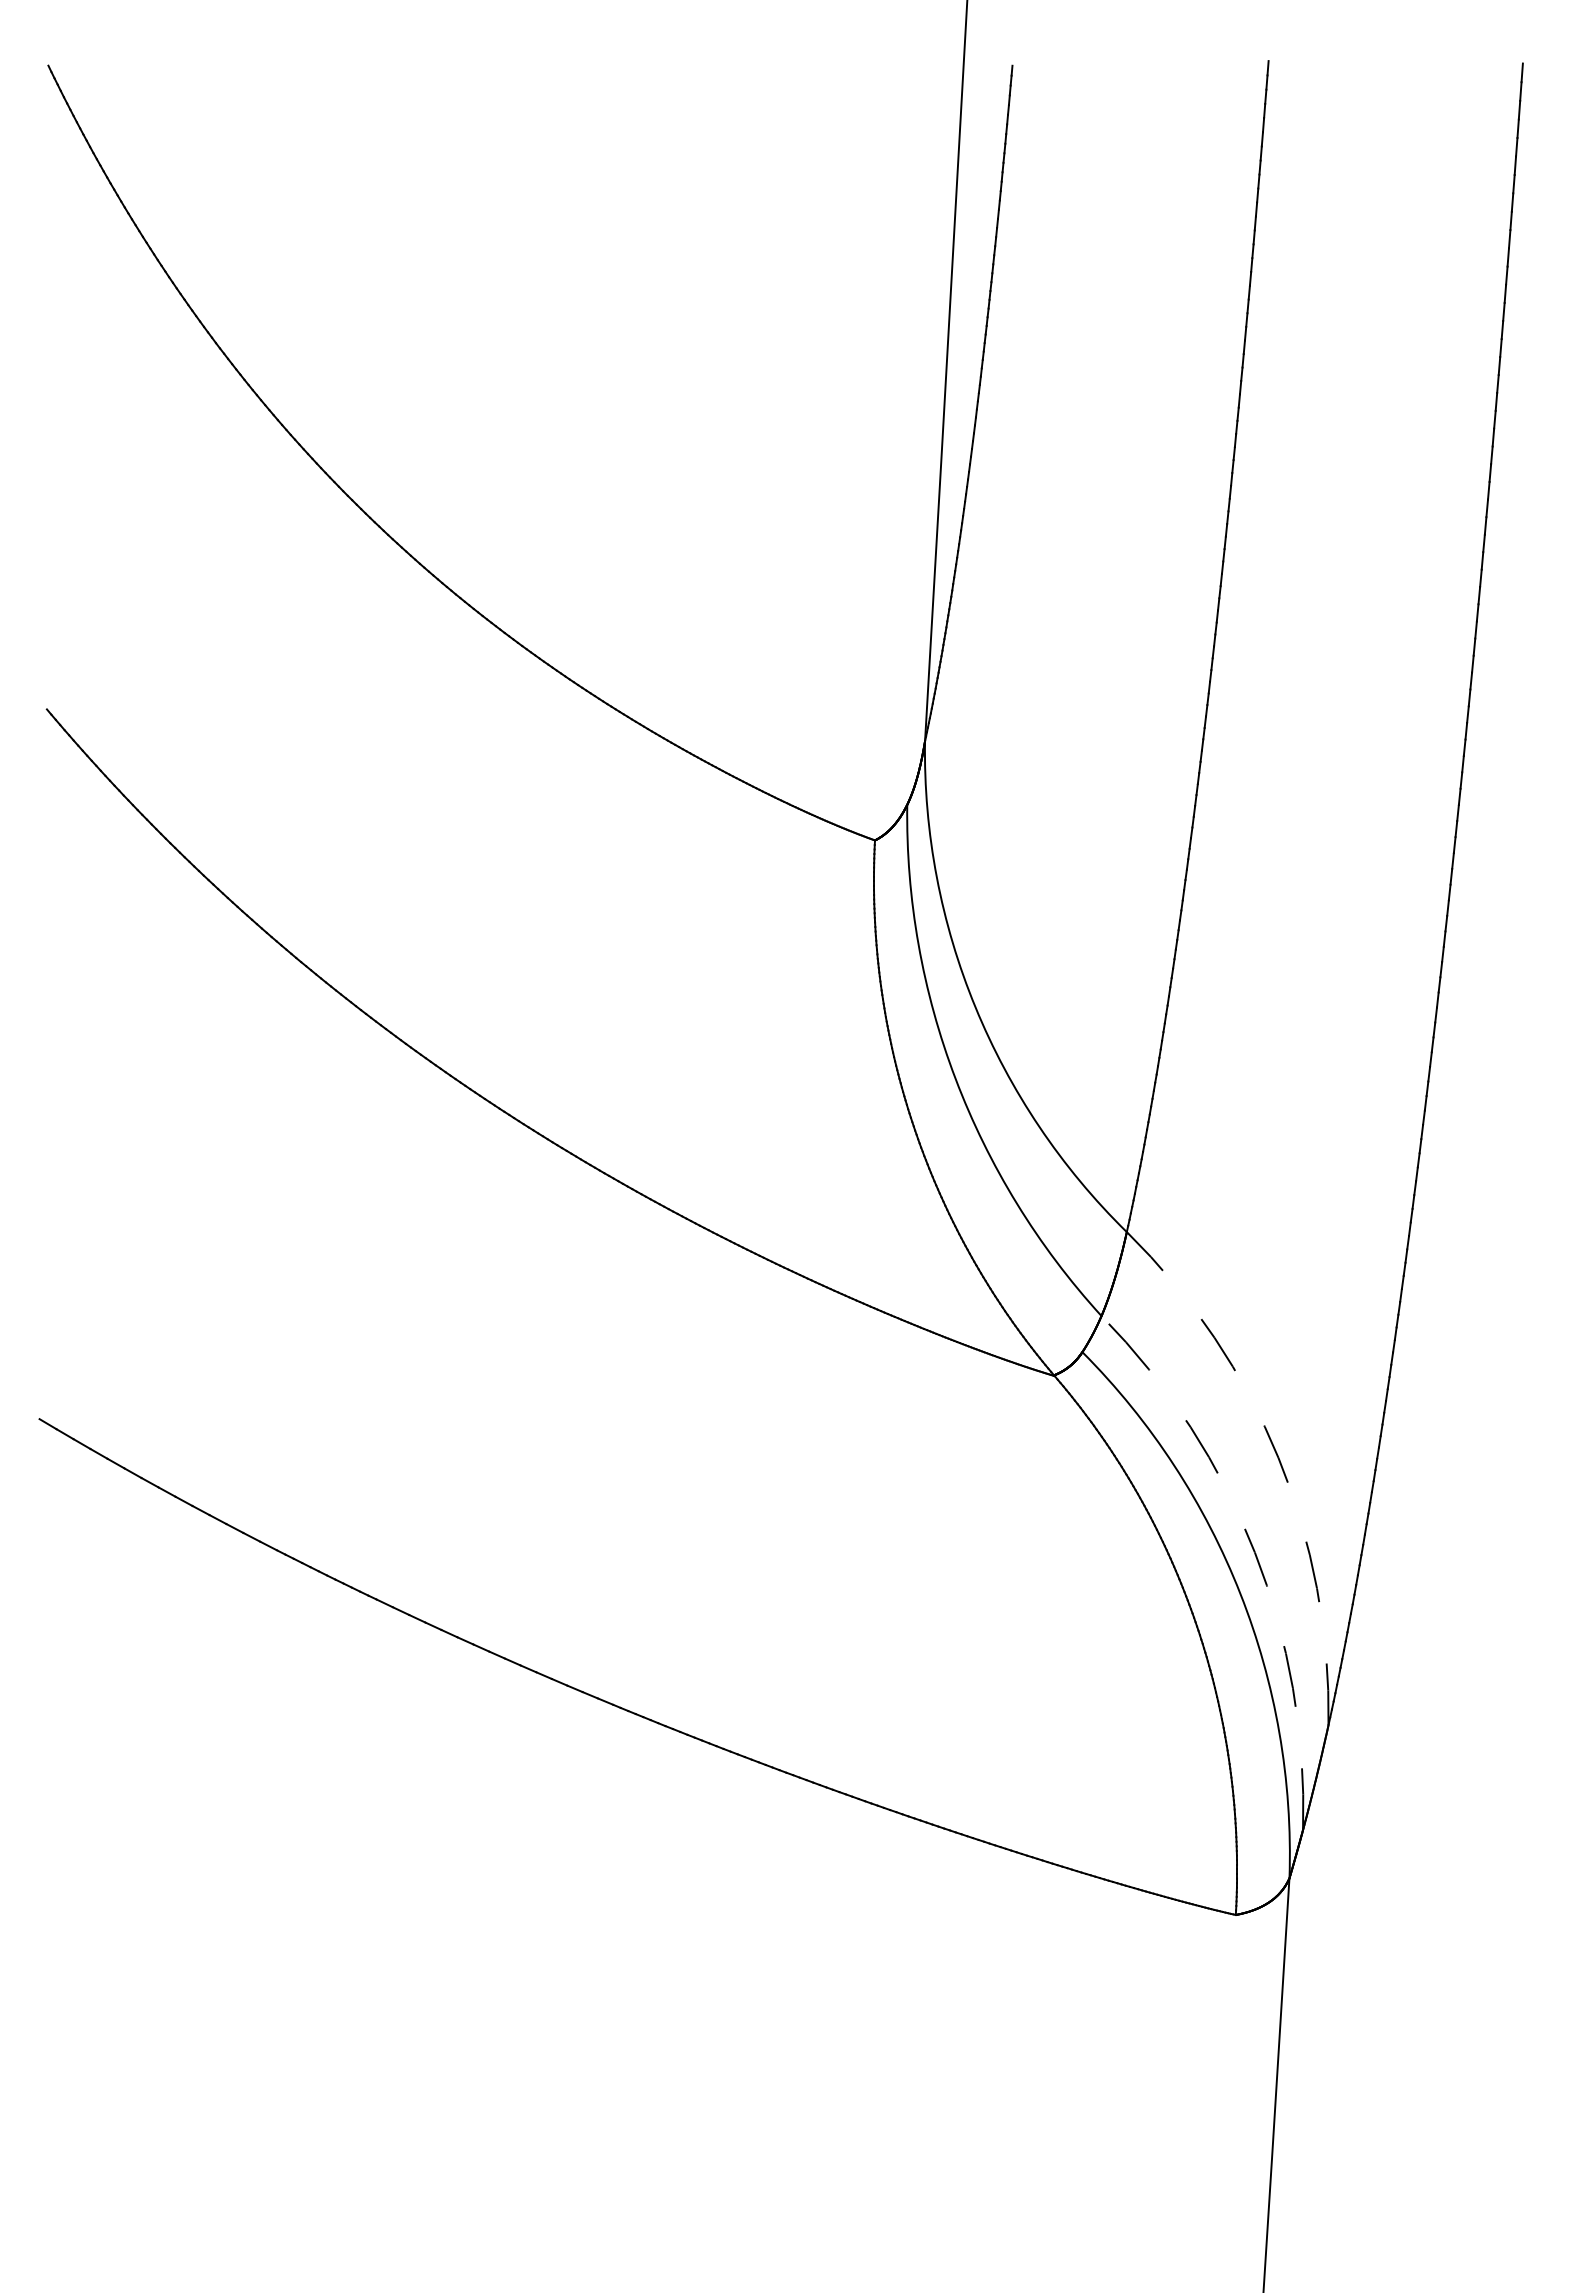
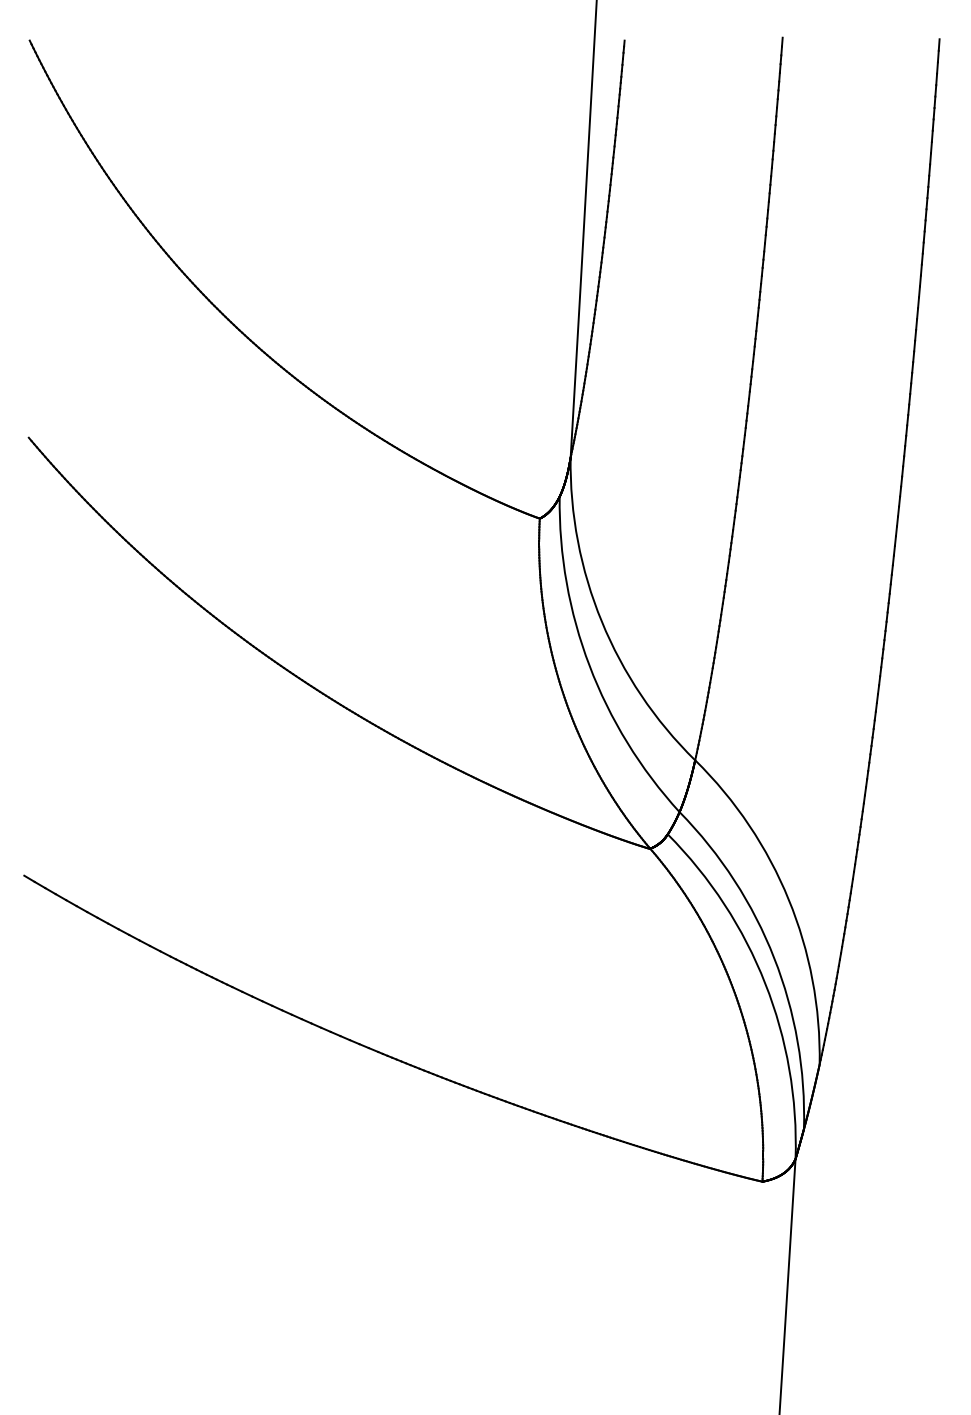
arc: (1278, 1457) -> (788, 899), dashed -> solid
arc: (1255, 1553) -> (774, 958), dashed -> solid

